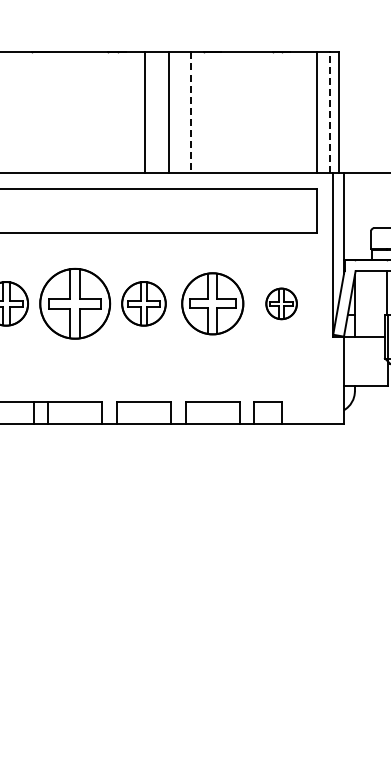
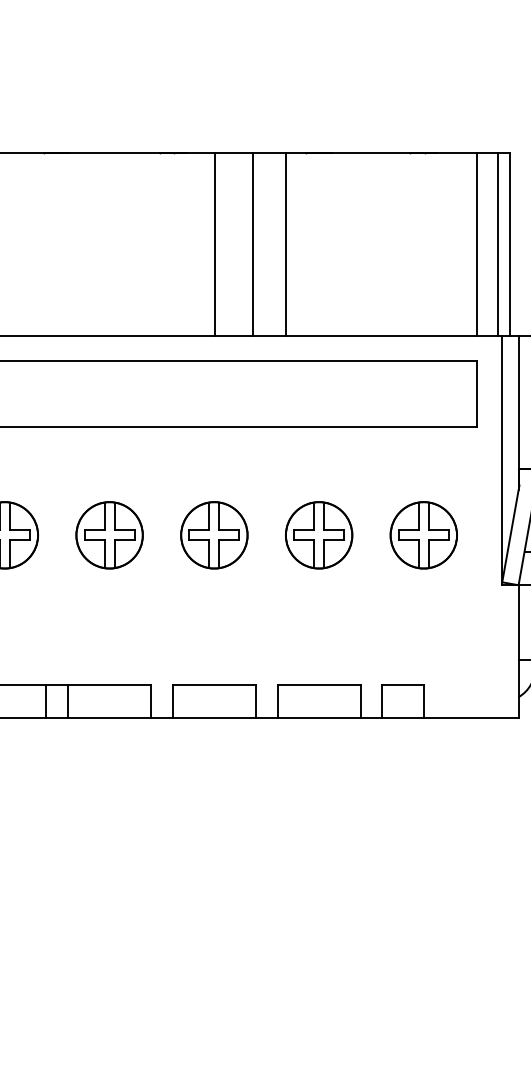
line: (330, 112) -> (498, 244), dashed -> solid
line: (190, 113) -> (285, 245), dashed -> solid
part: (74, 303) -> (108, 534), size x0.62
part: (212, 303) -> (318, 534), size x0.71
part: (281, 303) -> (423, 534), size x1.43

